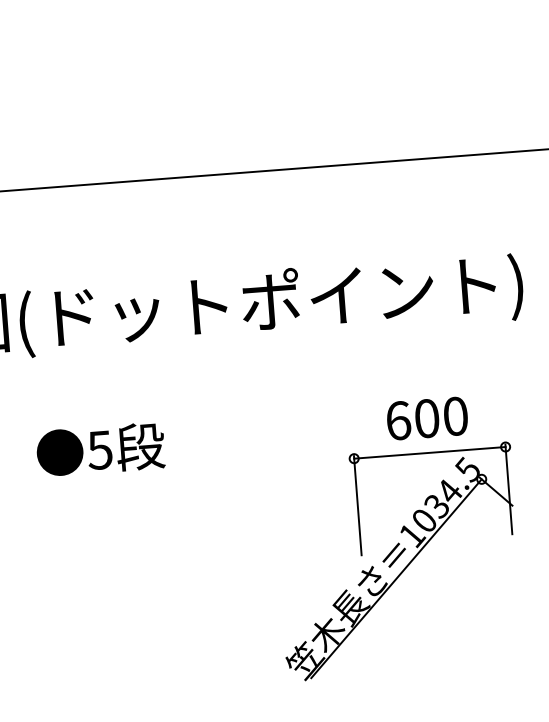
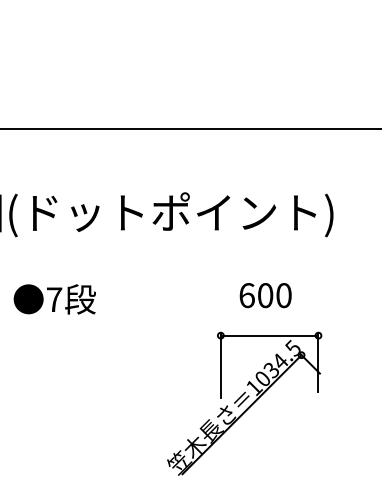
text: (100, 449) -> (54, 299), 5 -> 7
part: (398, 561) -> (244, 403), moved

